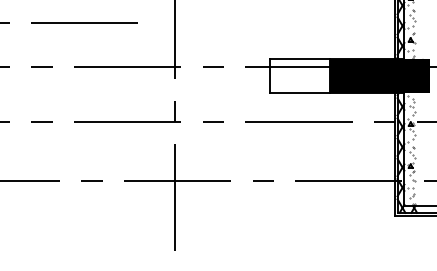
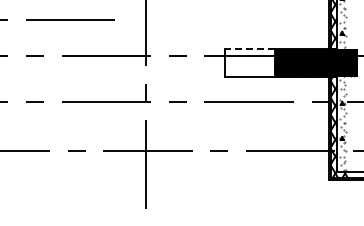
line: (299, 59) -> (249, 49), solid -> dashed

